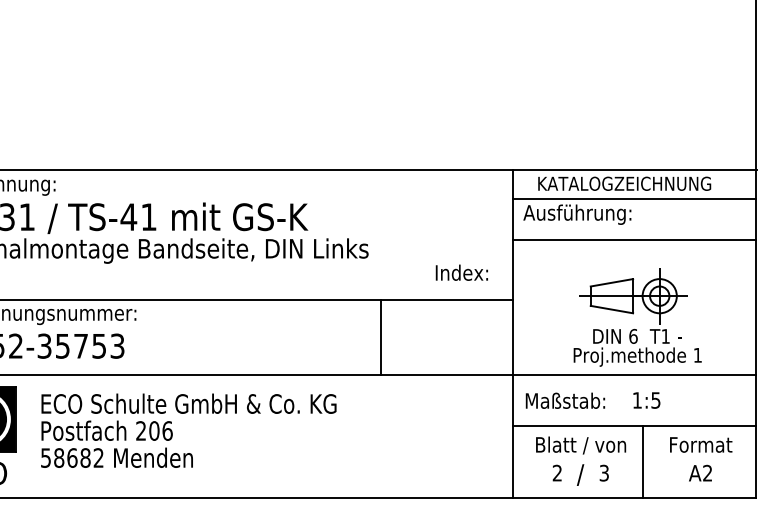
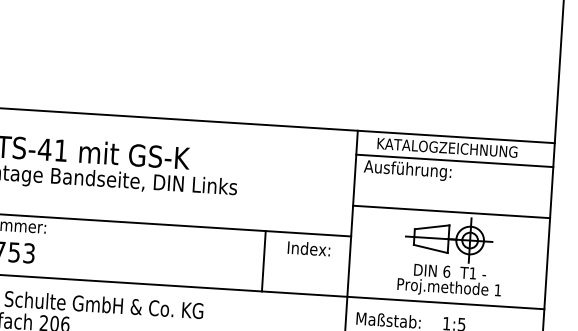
line: (634, 240) -> (451, 212), moved
text: (461, 272) -> (308, 248), moved
line: (381, 337) -> (264, 261), moved

